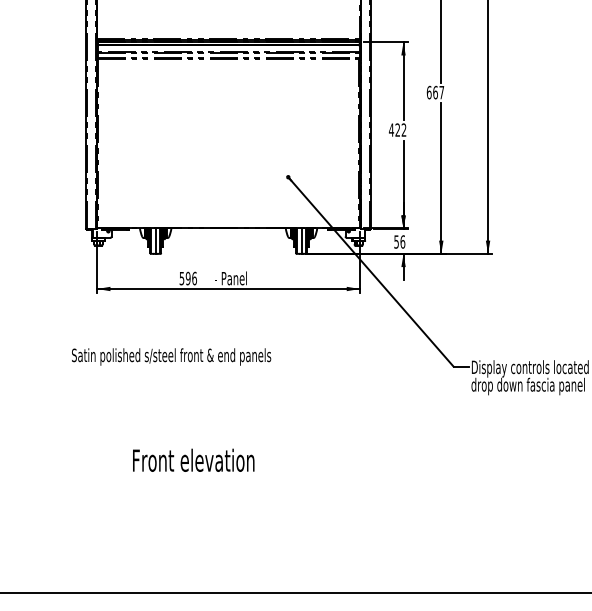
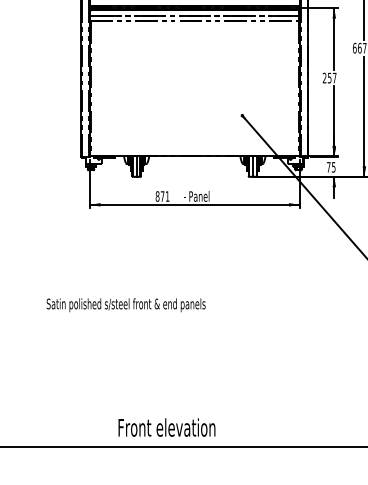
text: (397, 129) -> (329, 77), 422 -> 257
text: (399, 241) -> (331, 166), 56 -> 75
text: (187, 278) -> (162, 196), 596 -> 871
text: (171, 356) -> (126, 304), moved
text: (193, 459) -> (166, 426), moved

